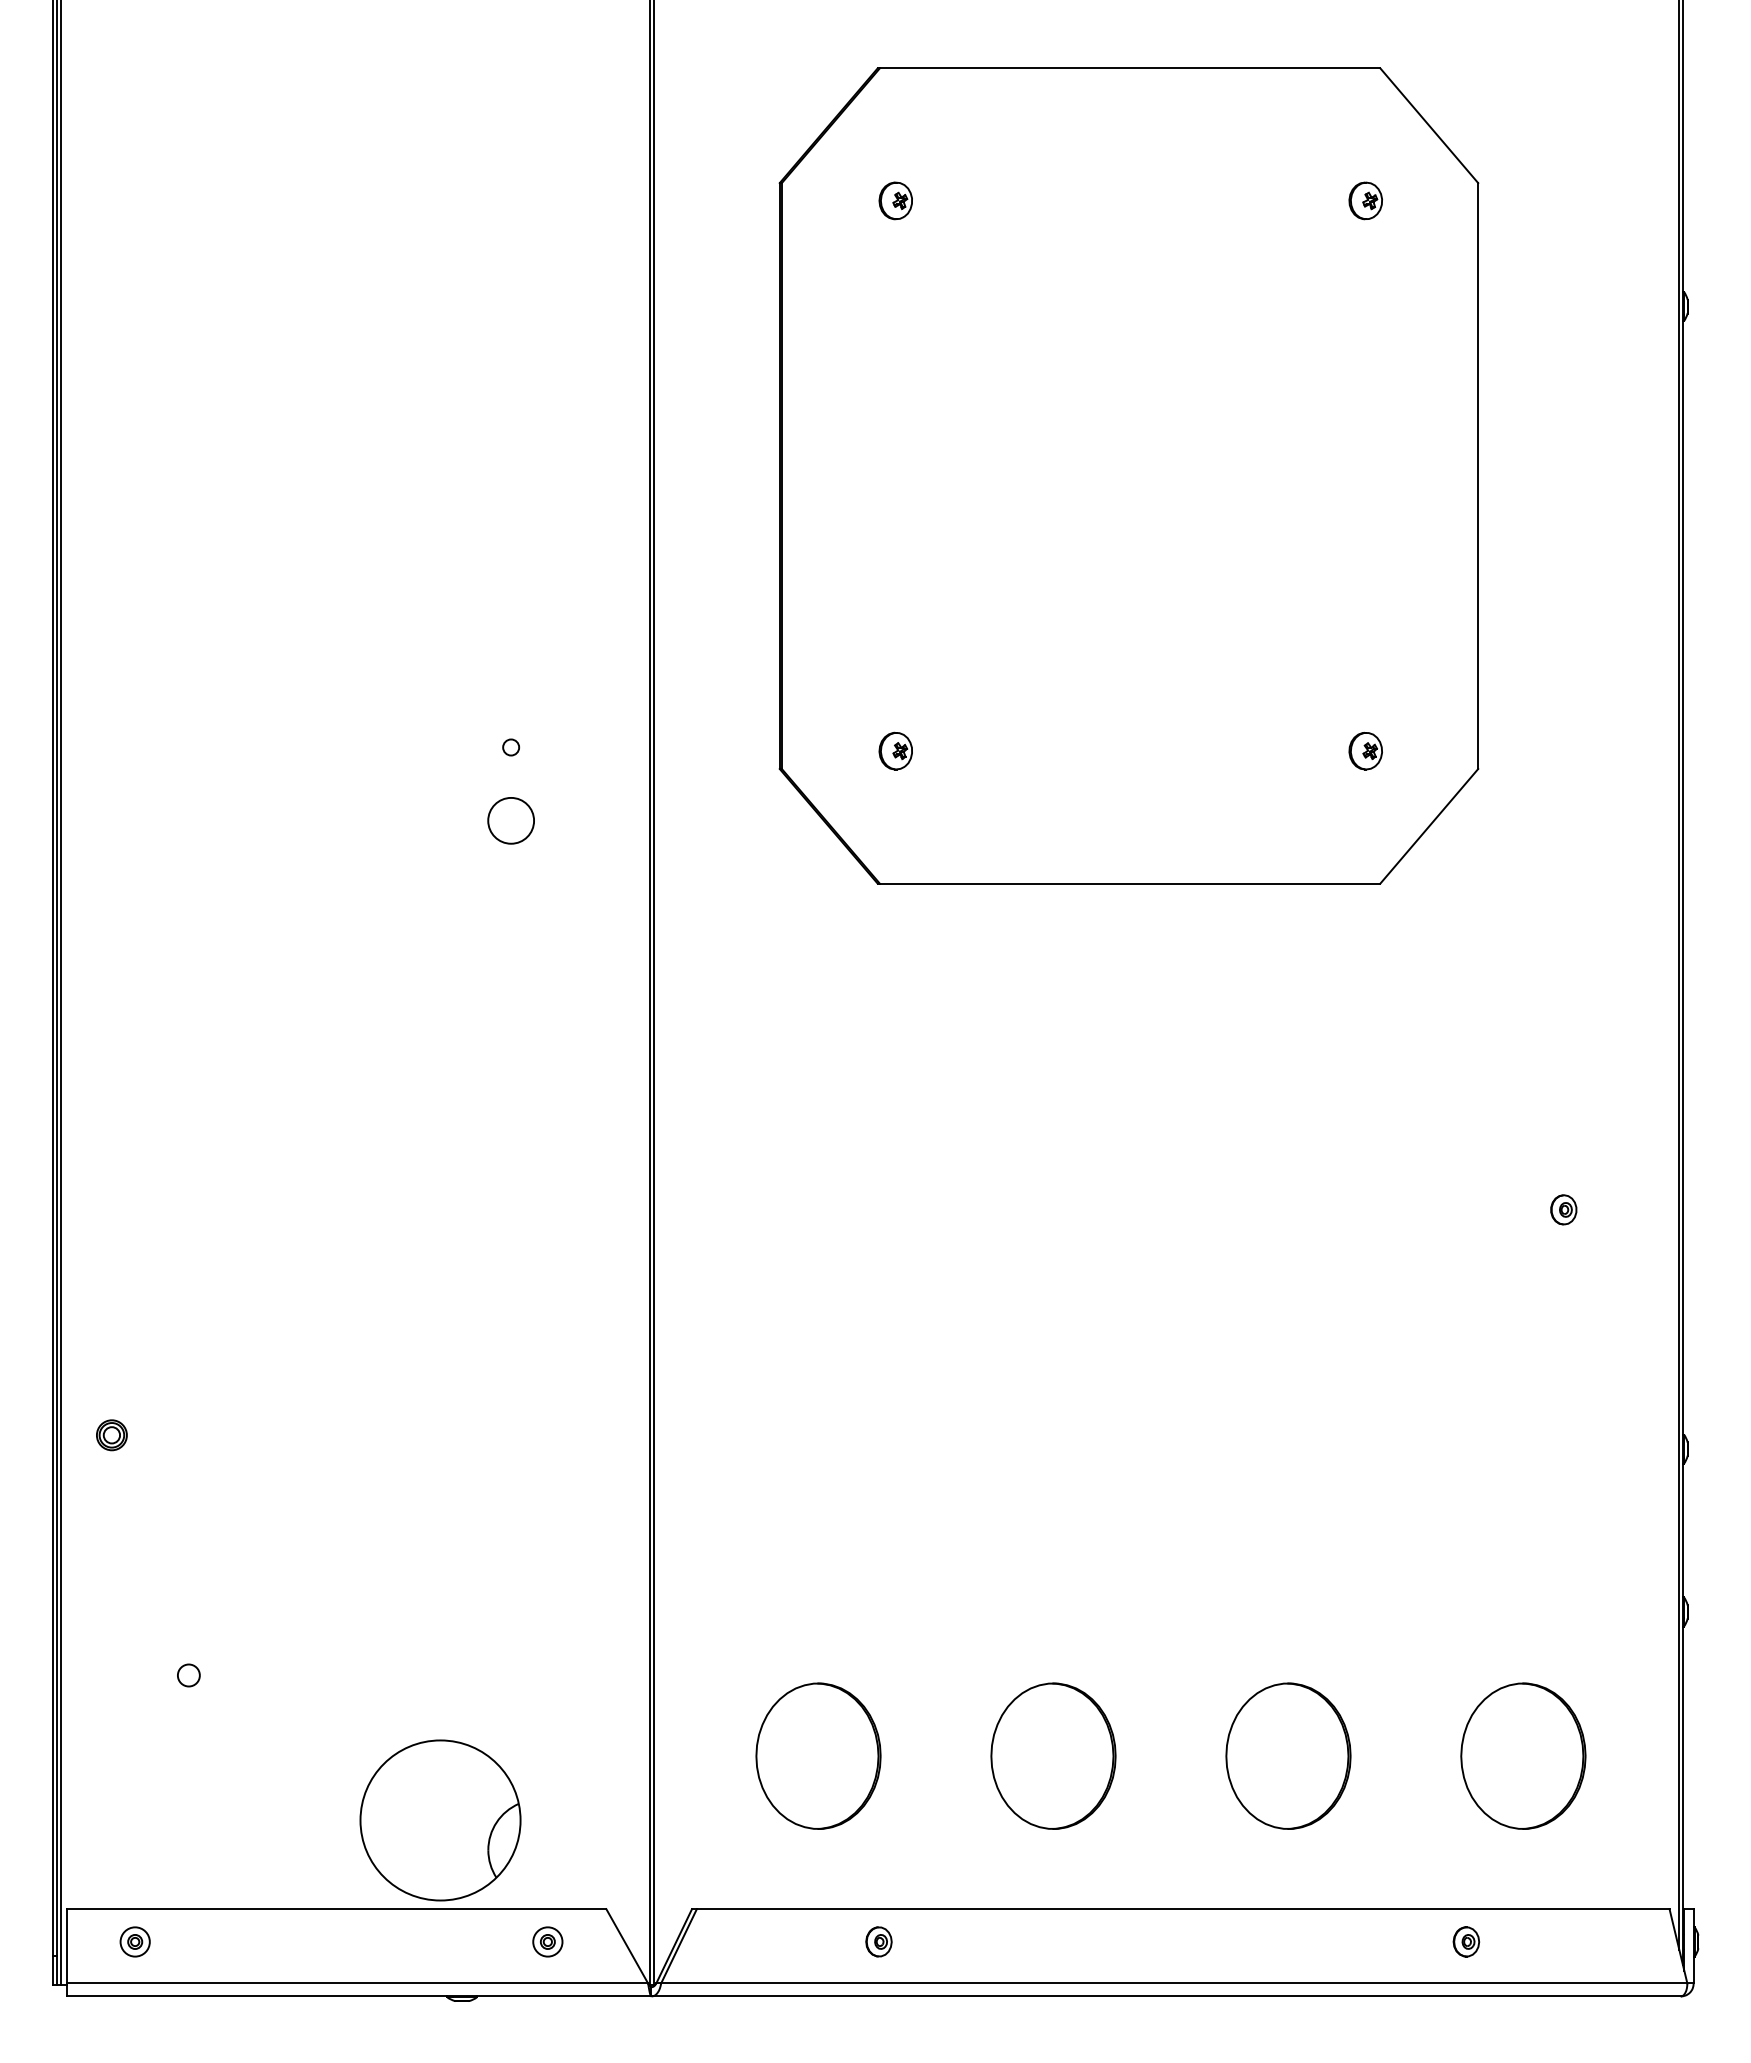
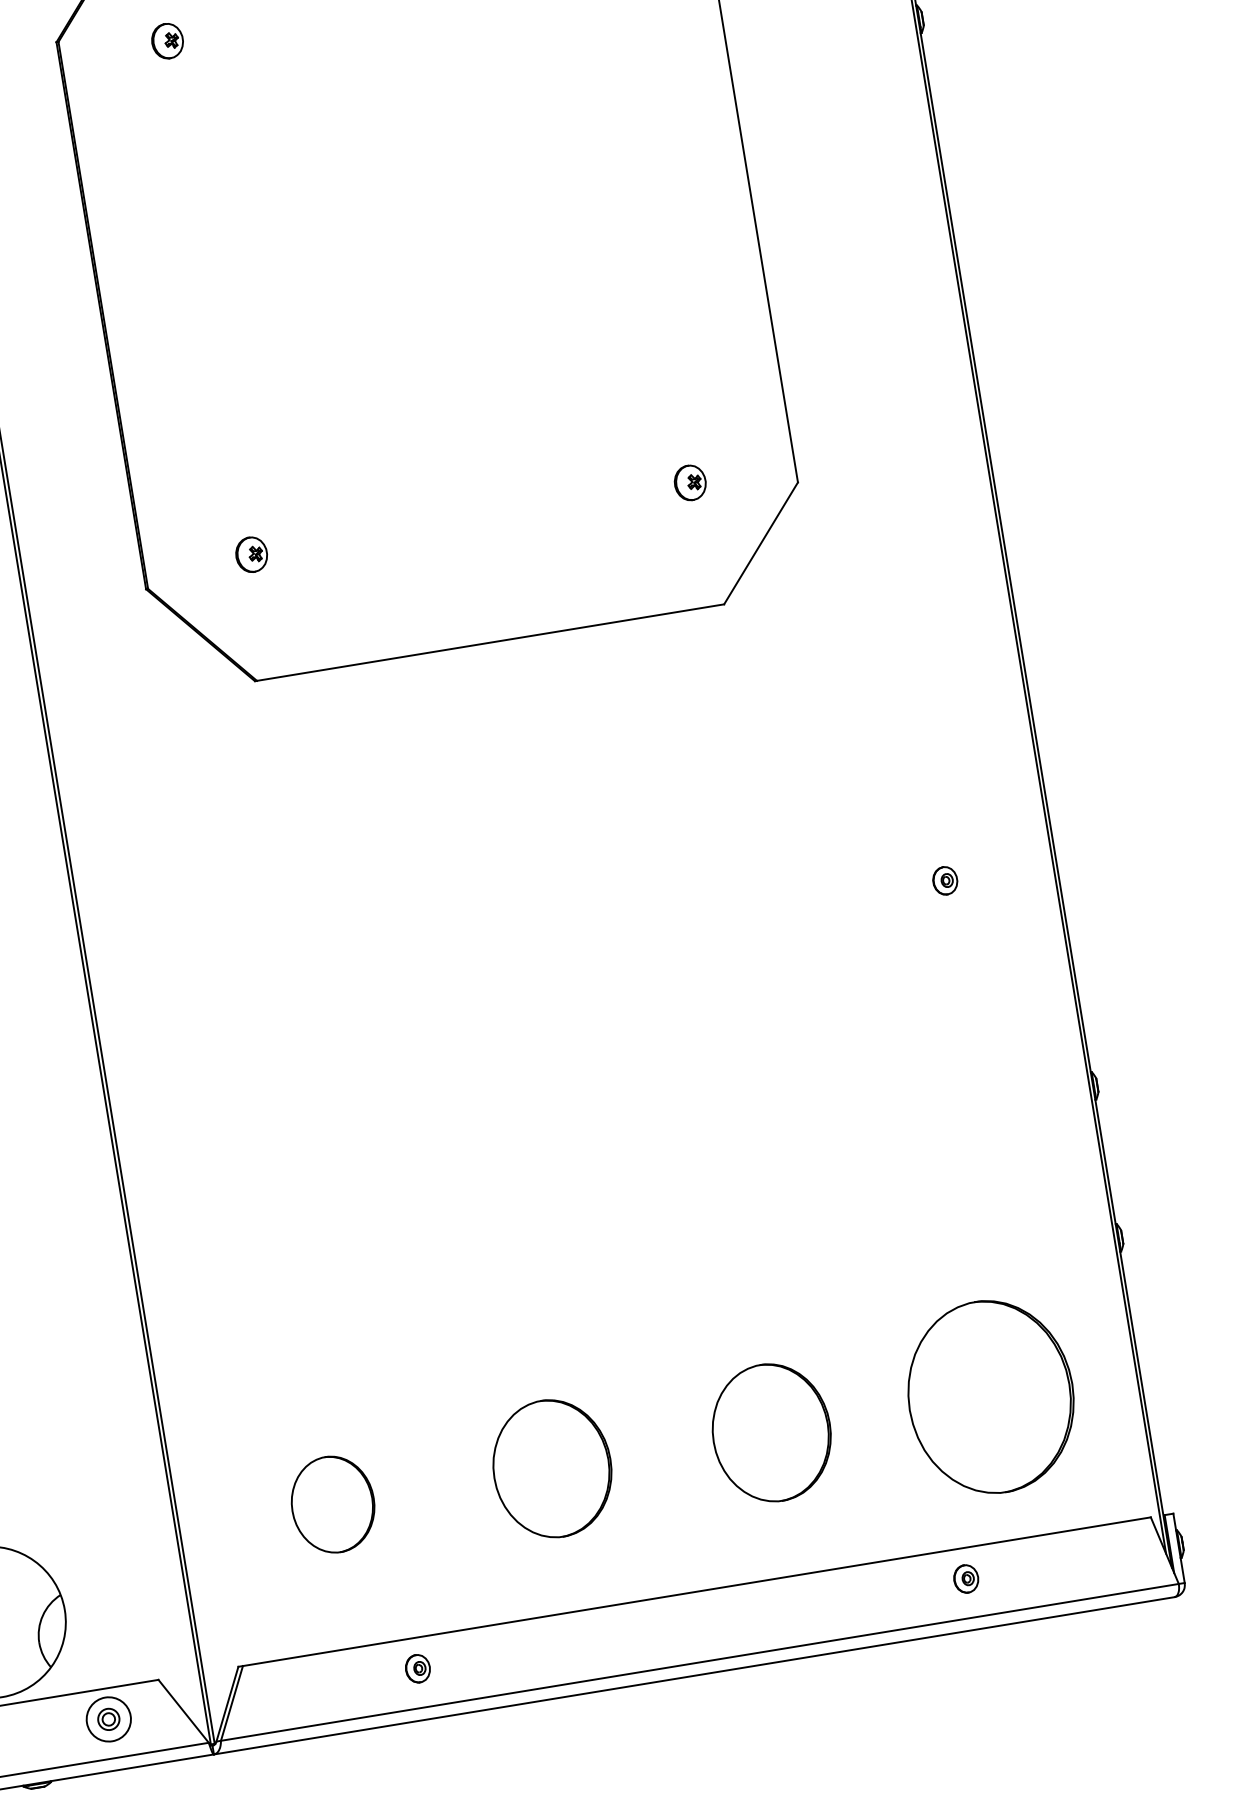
part: (818, 1755) -> (333, 1504), size x0.7
part: (1523, 1755) -> (991, 1396), size x1.4
part: (547, 1941) -> (108, 1719), size x1.6

